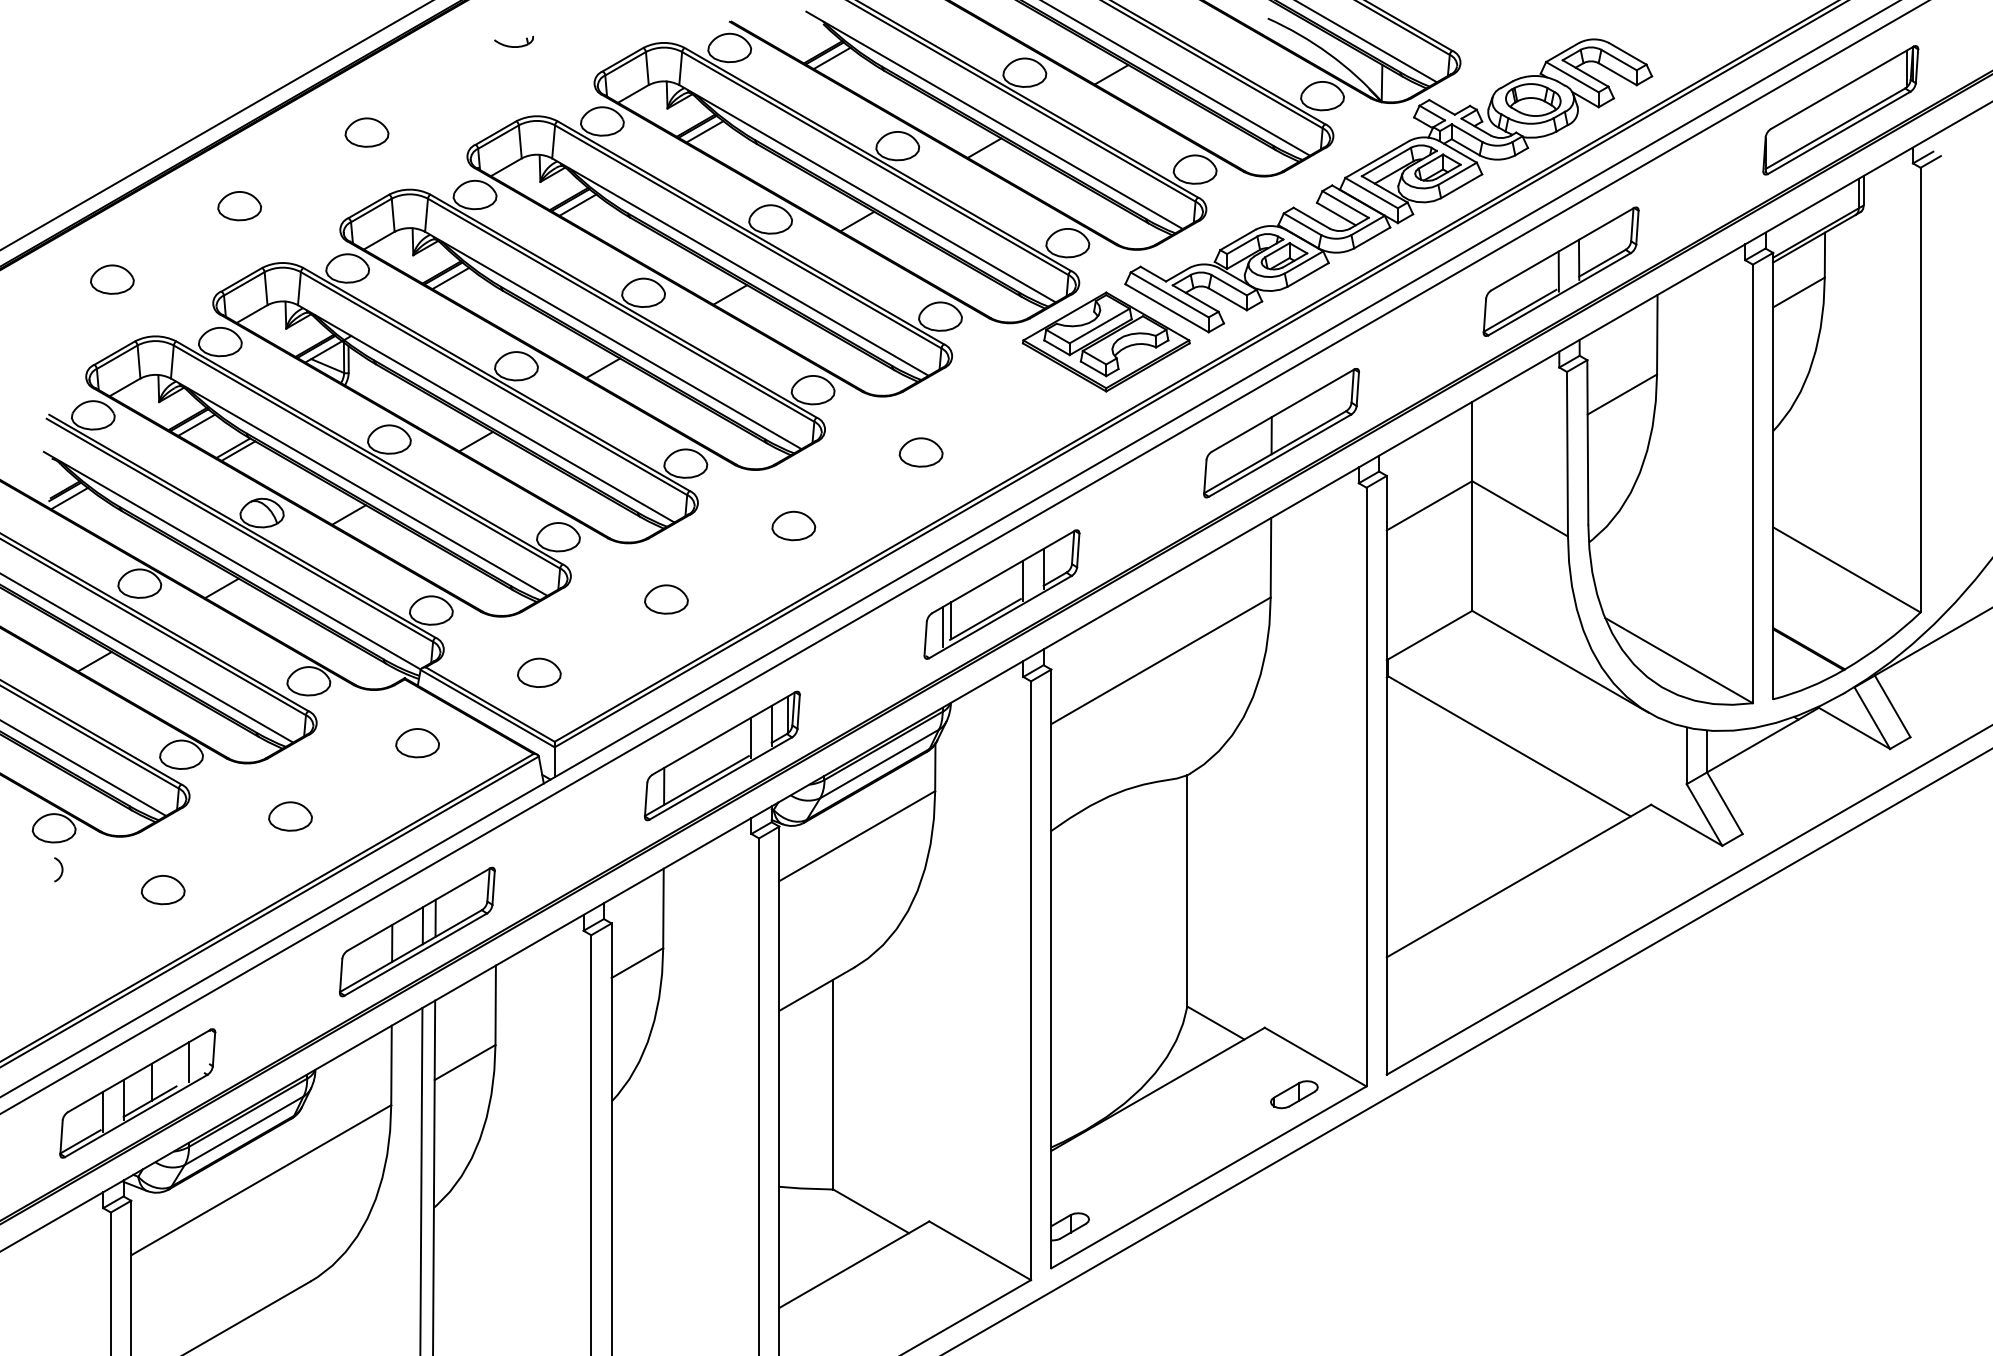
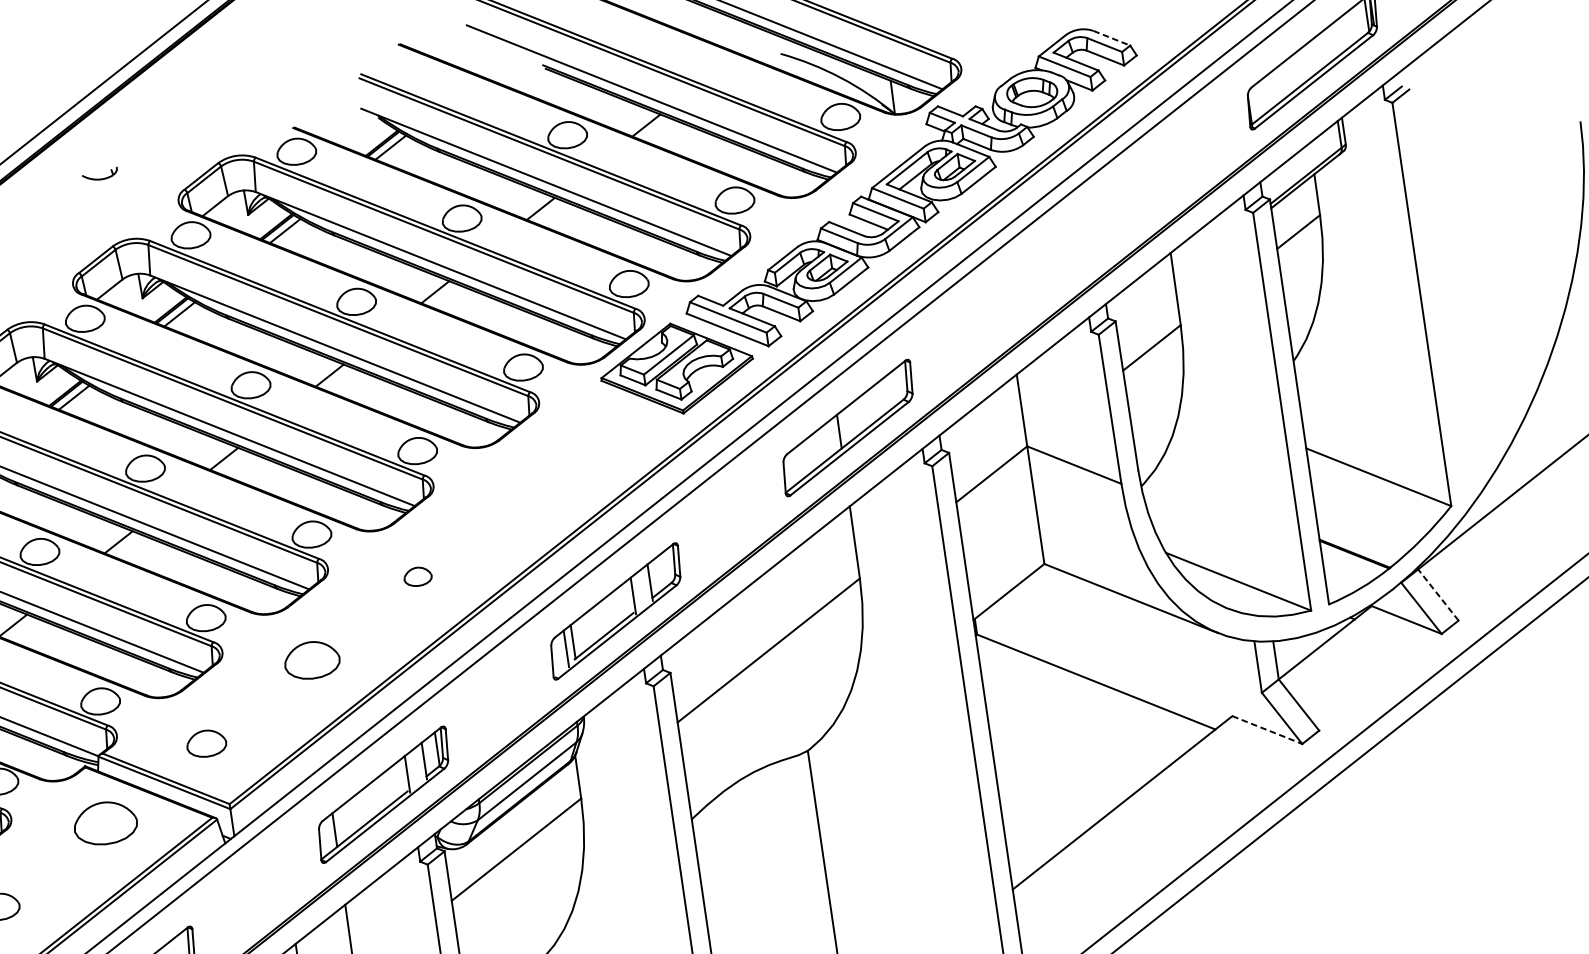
line: (1627, 53) -> (1111, 37), solid -> dashed
part: (1560, 271) -> (1079, 244), removed
part: (920, 452) -> (523, 493), removed
part: (793, 525) -> (417, 576), size x0.7
part: (666, 599) -> (312, 660), size x1.4
line: (1892, 706) -> (1438, 595), solid -> dashed
part: (417, 743) -> (105, 823), size x1.6
line: (1687, 825) -> (1268, 730), solid -> dashed

